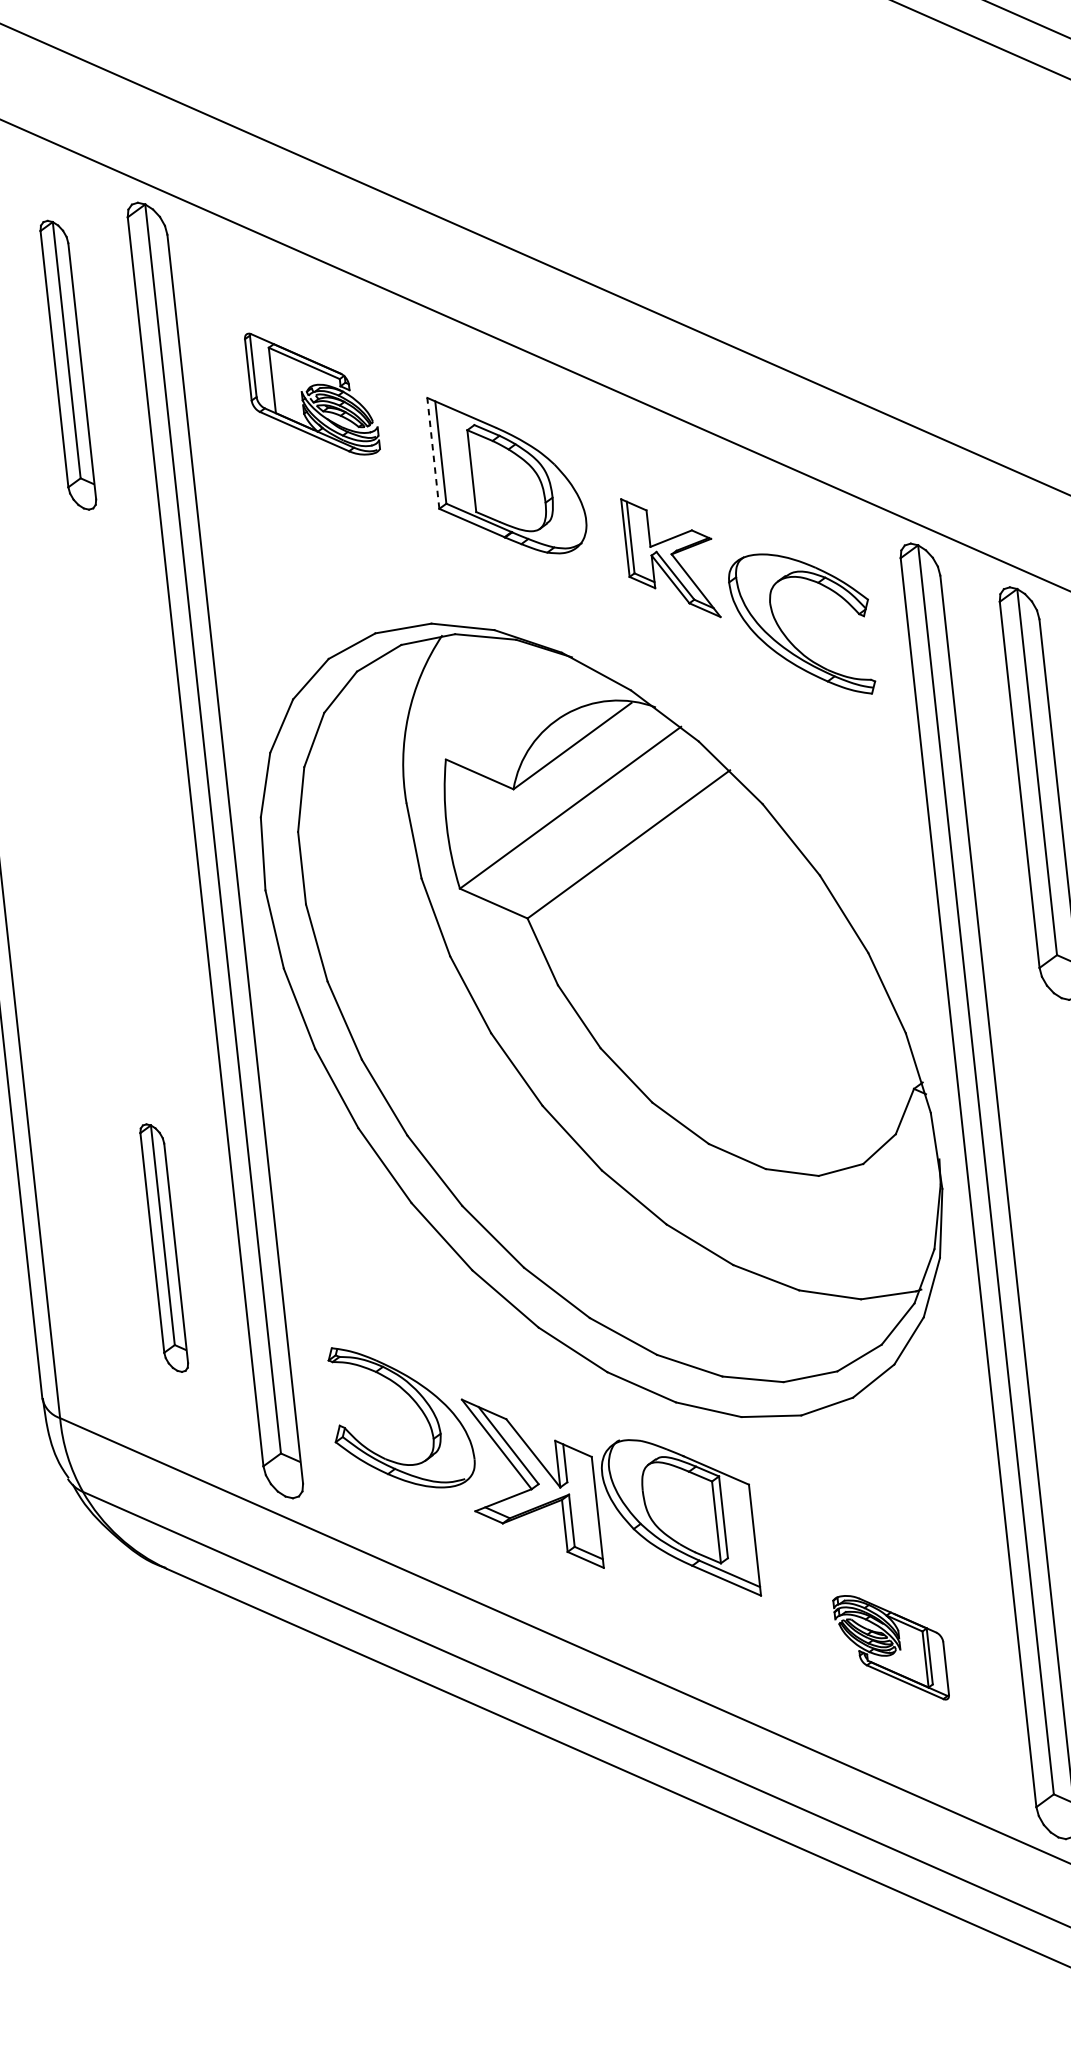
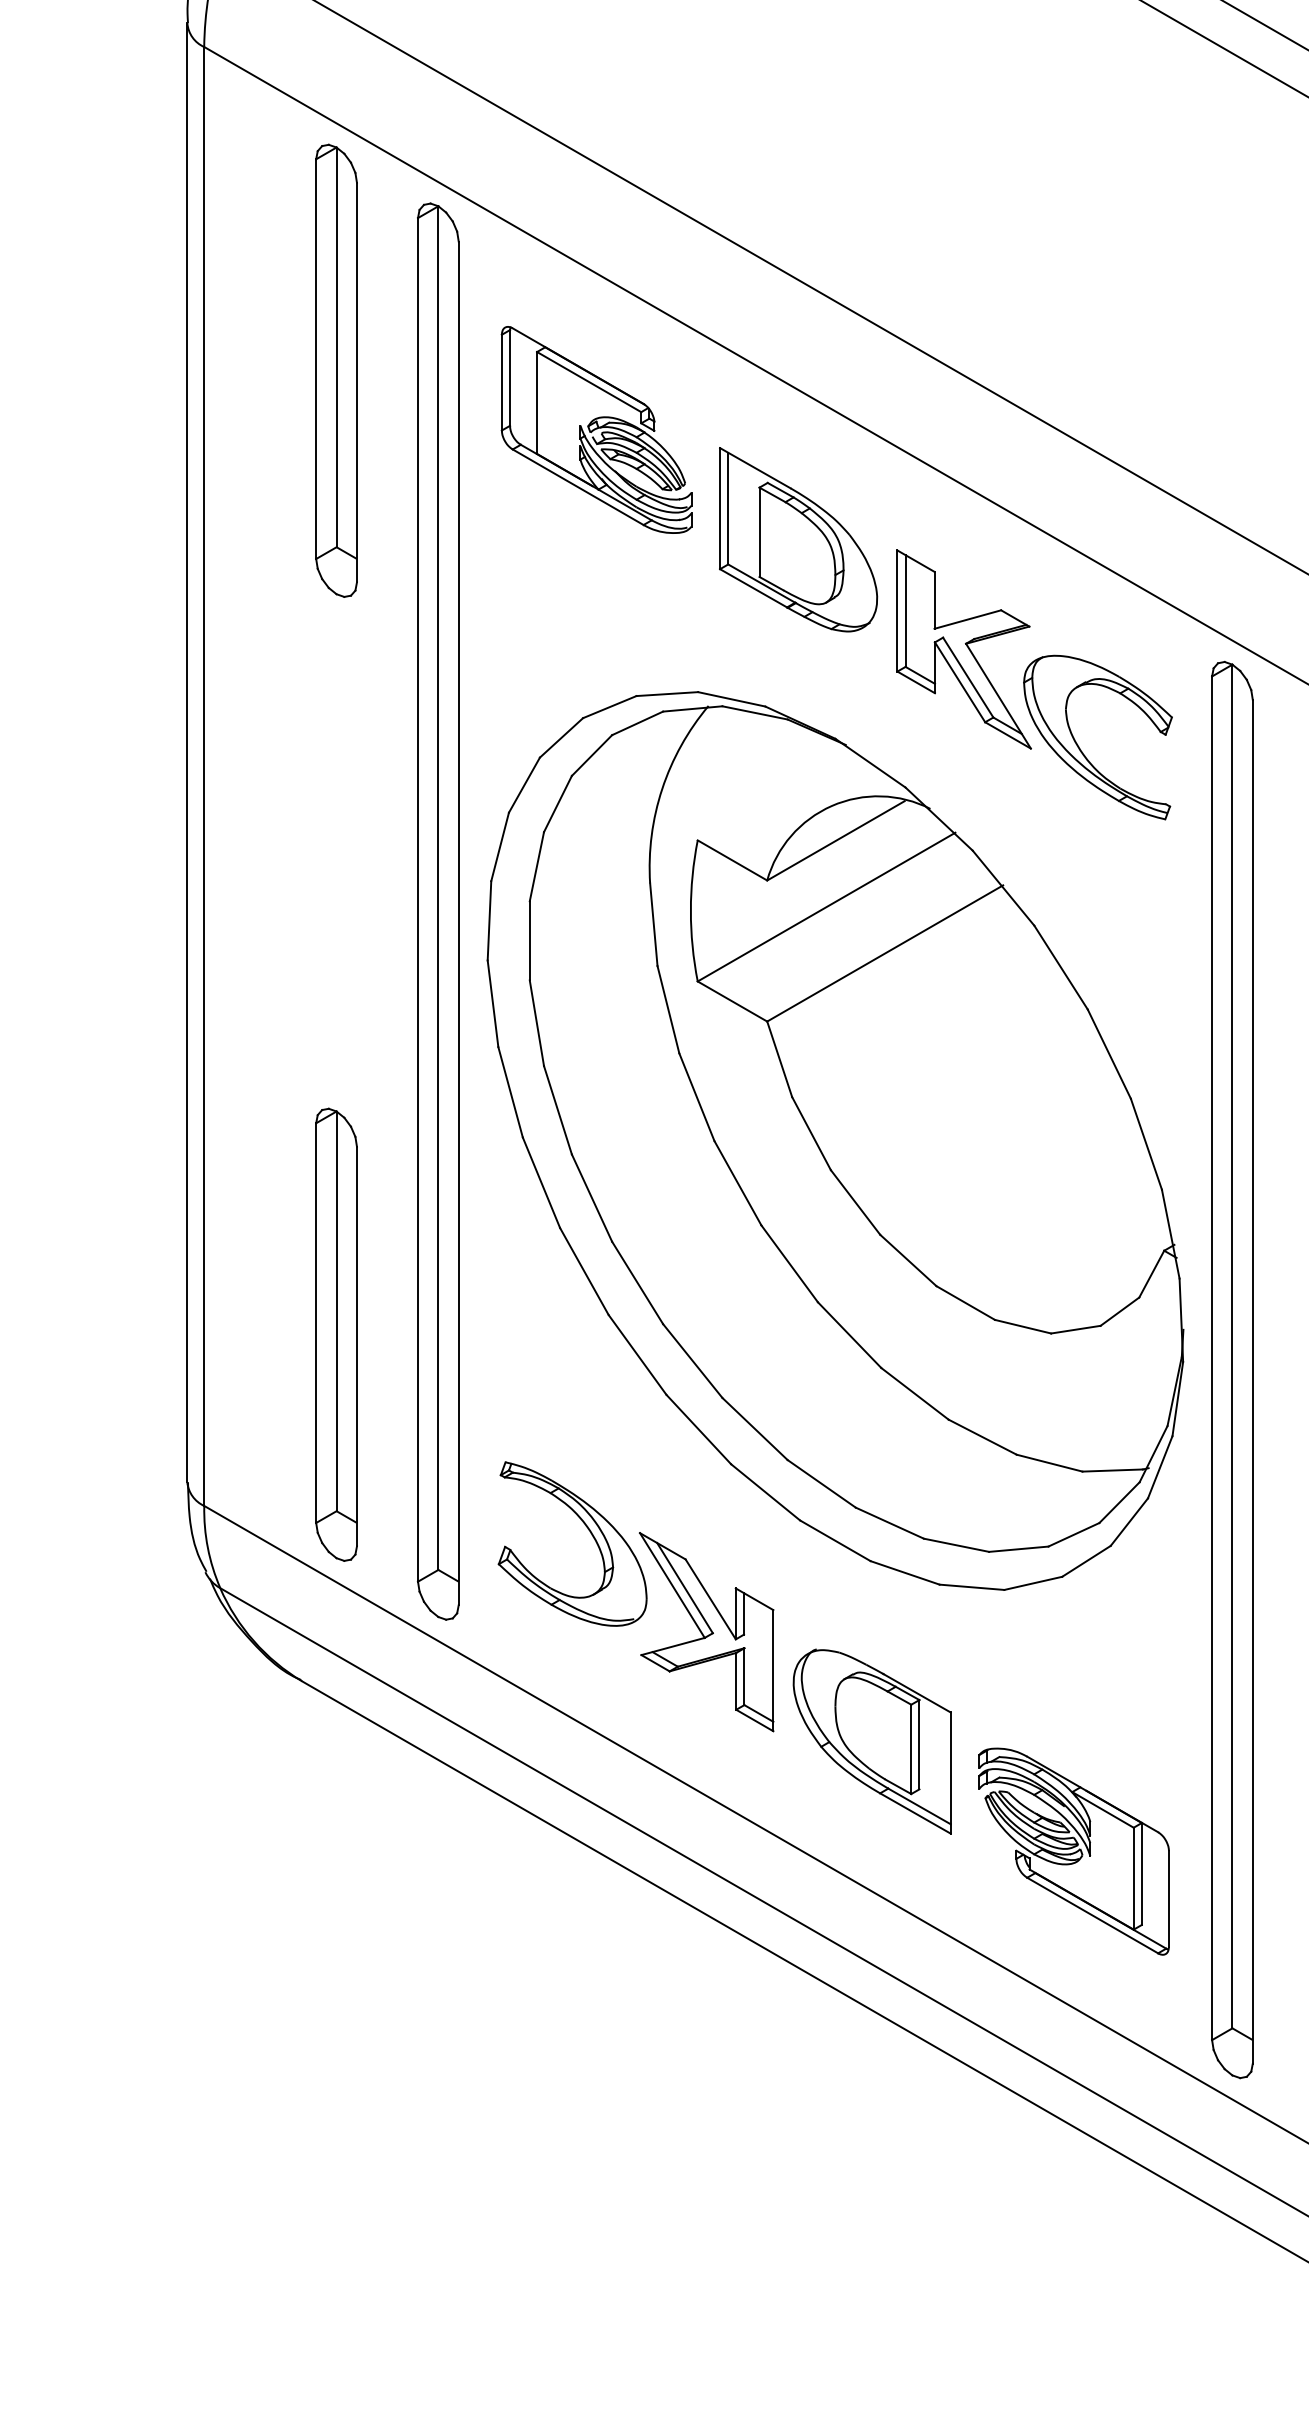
part: (68, 365) -> (336, 370), size x1.43
part: (312, 393) -> (596, 429), size x1.43
line: (433, 453) -> (720, 508), dashed -> solid
part: (670, 558) -> (963, 649), size x1.43
part: (164, 1247) -> (336, 1334), size x1.67
part: (679, 1519) -> (871, 1741), moved
part: (890, 1648) -> (1073, 1851), size x1.67

